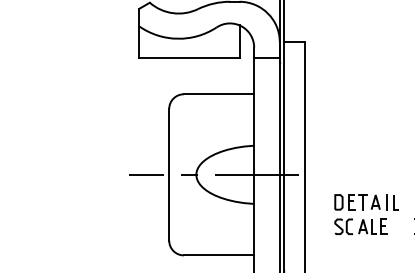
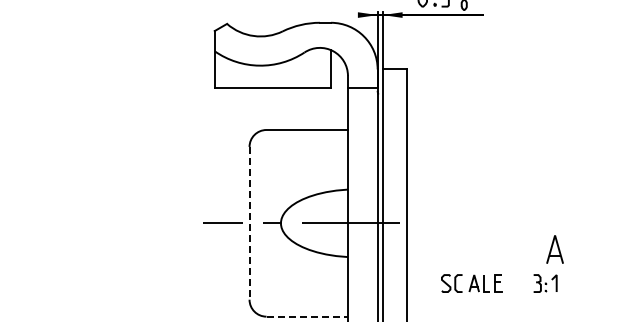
line: (169, 174) -> (249, 223), solid -> dashed
part: (365, 201) -> (477, 254), removed
line: (219, 255) -> (307, 316), solid -> dashed

